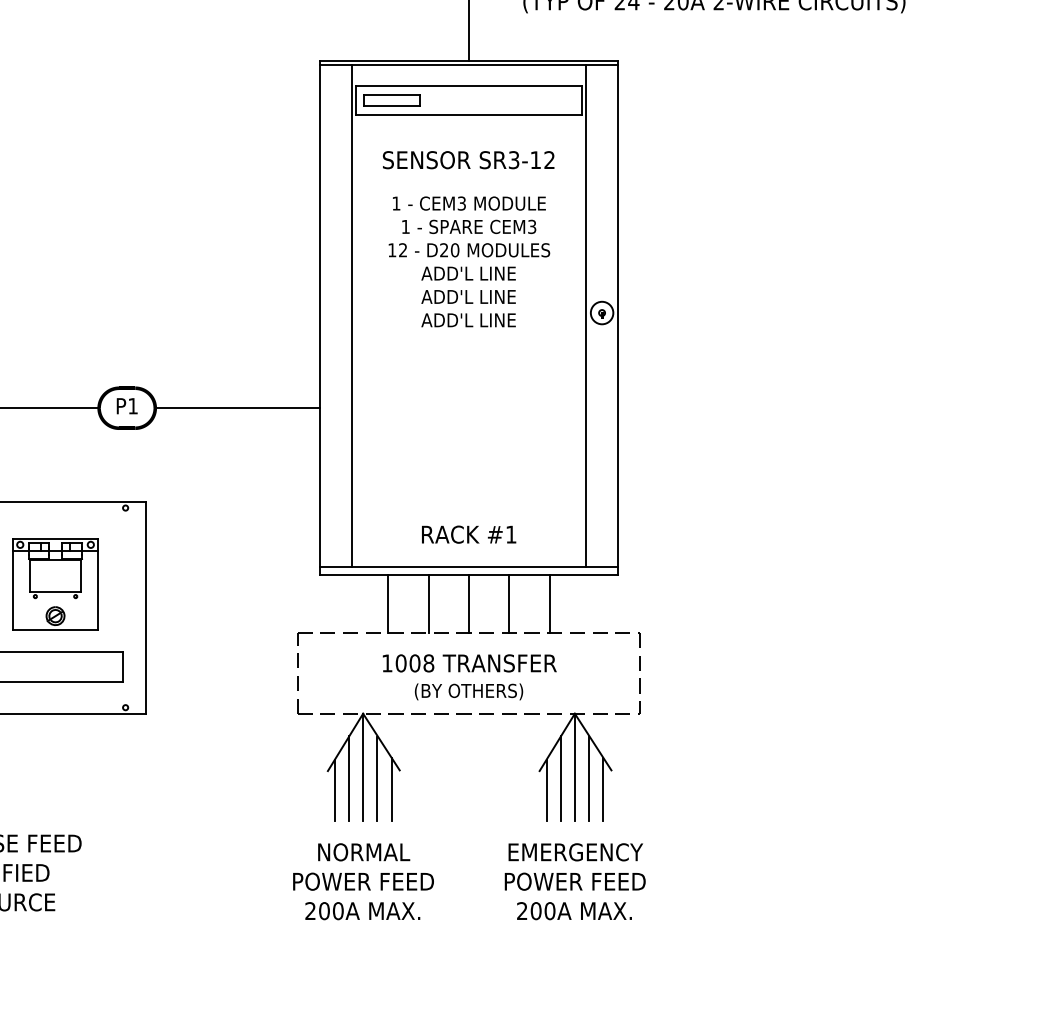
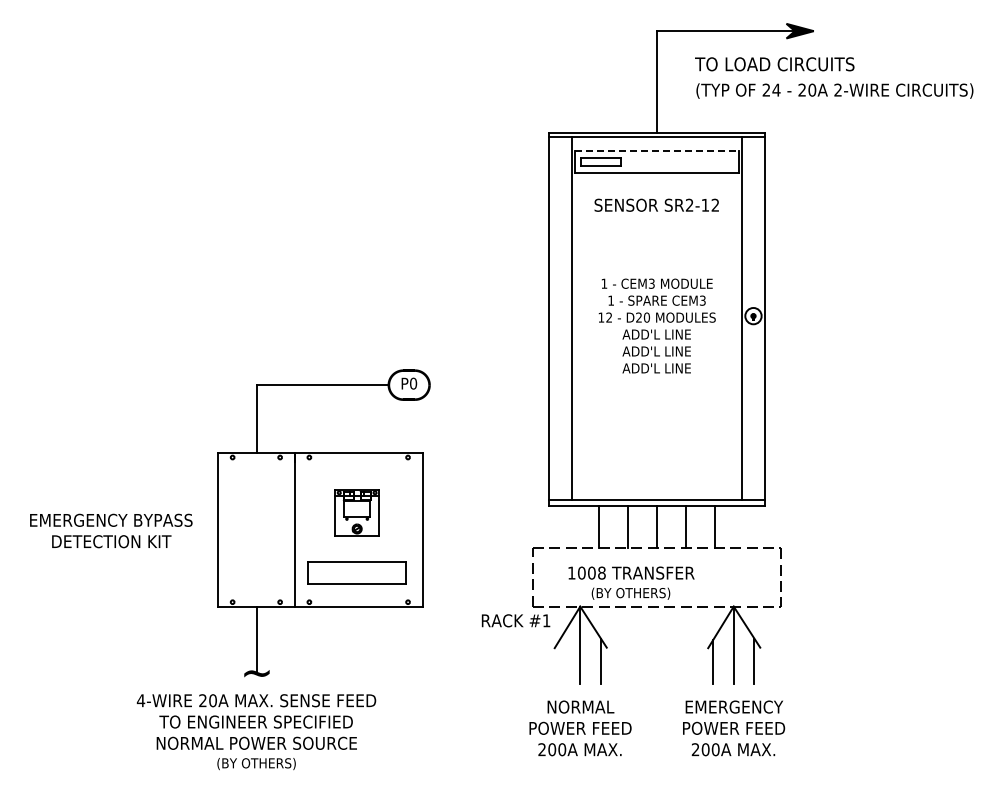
line: (469, 85) -> (657, 151), solid -> dashed
text: (513, 160) -> (689, 205), SR3-12 -> SR2-12
text: (468, 261) -> (656, 325), moved
text: (133, 405) -> (413, 383), P1 -> P0
line: (236, 408) -> (488, 385), removed
text: (468, 534) -> (515, 620), moved
part: (54, 583) -> (356, 512), size x0.7
text: (469, 676) -> (631, 582), moved
line: (348, 778) -> (569, 653), removed
line: (377, 778) -> (590, 653), removed
line: (560, 778) -> (723, 653), removed
line: (589, 778) -> (744, 653), removed
line: (334, 790) -> (559, 662), removed

